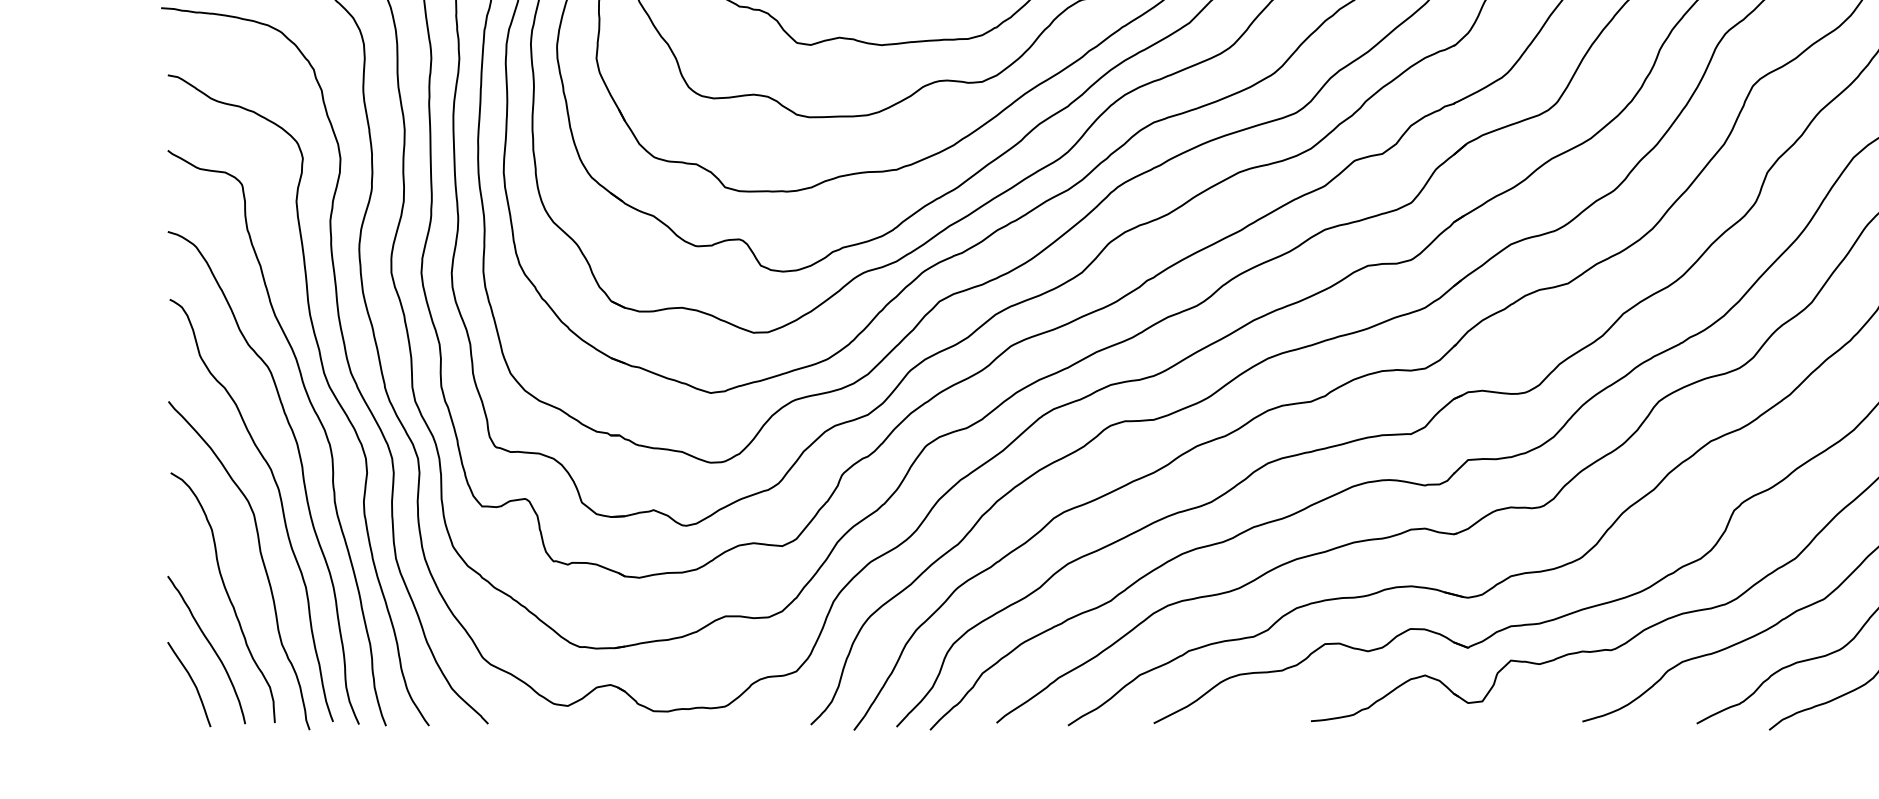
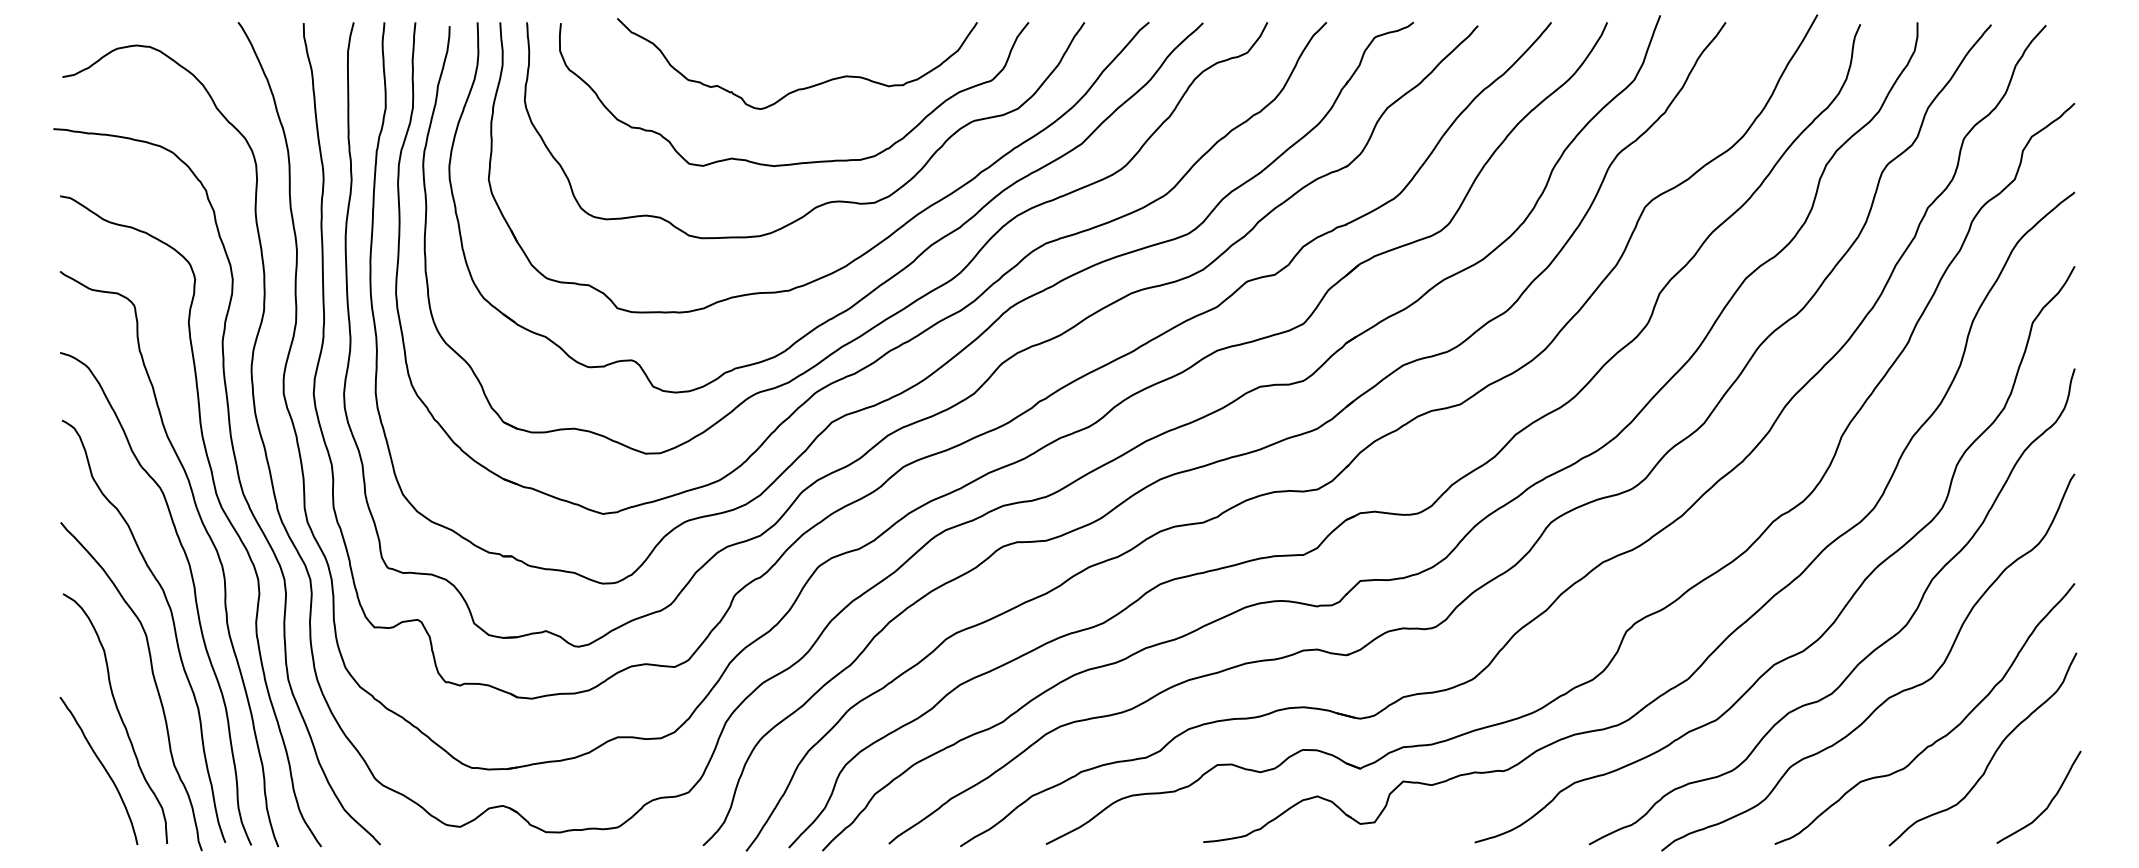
curve: (192, 682) -> (84, 803), removed

